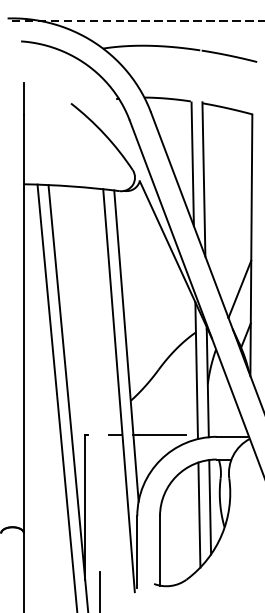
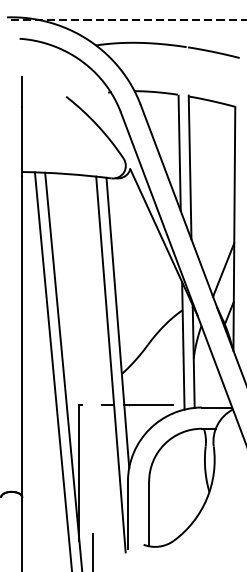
line: (210, 507) -> (196, 473), removed
line: (199, 514) -> (185, 479), removed

